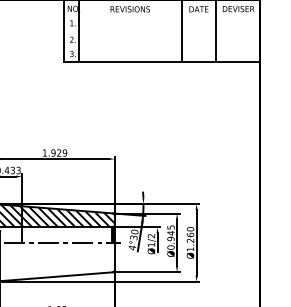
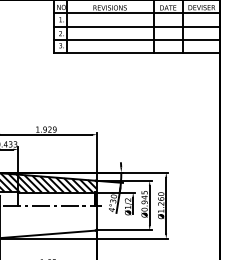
line: (161, 15) -> (136, 13), added
line: (161, 31) -> (136, 26), added
line: (161, 47) -> (136, 40), added

